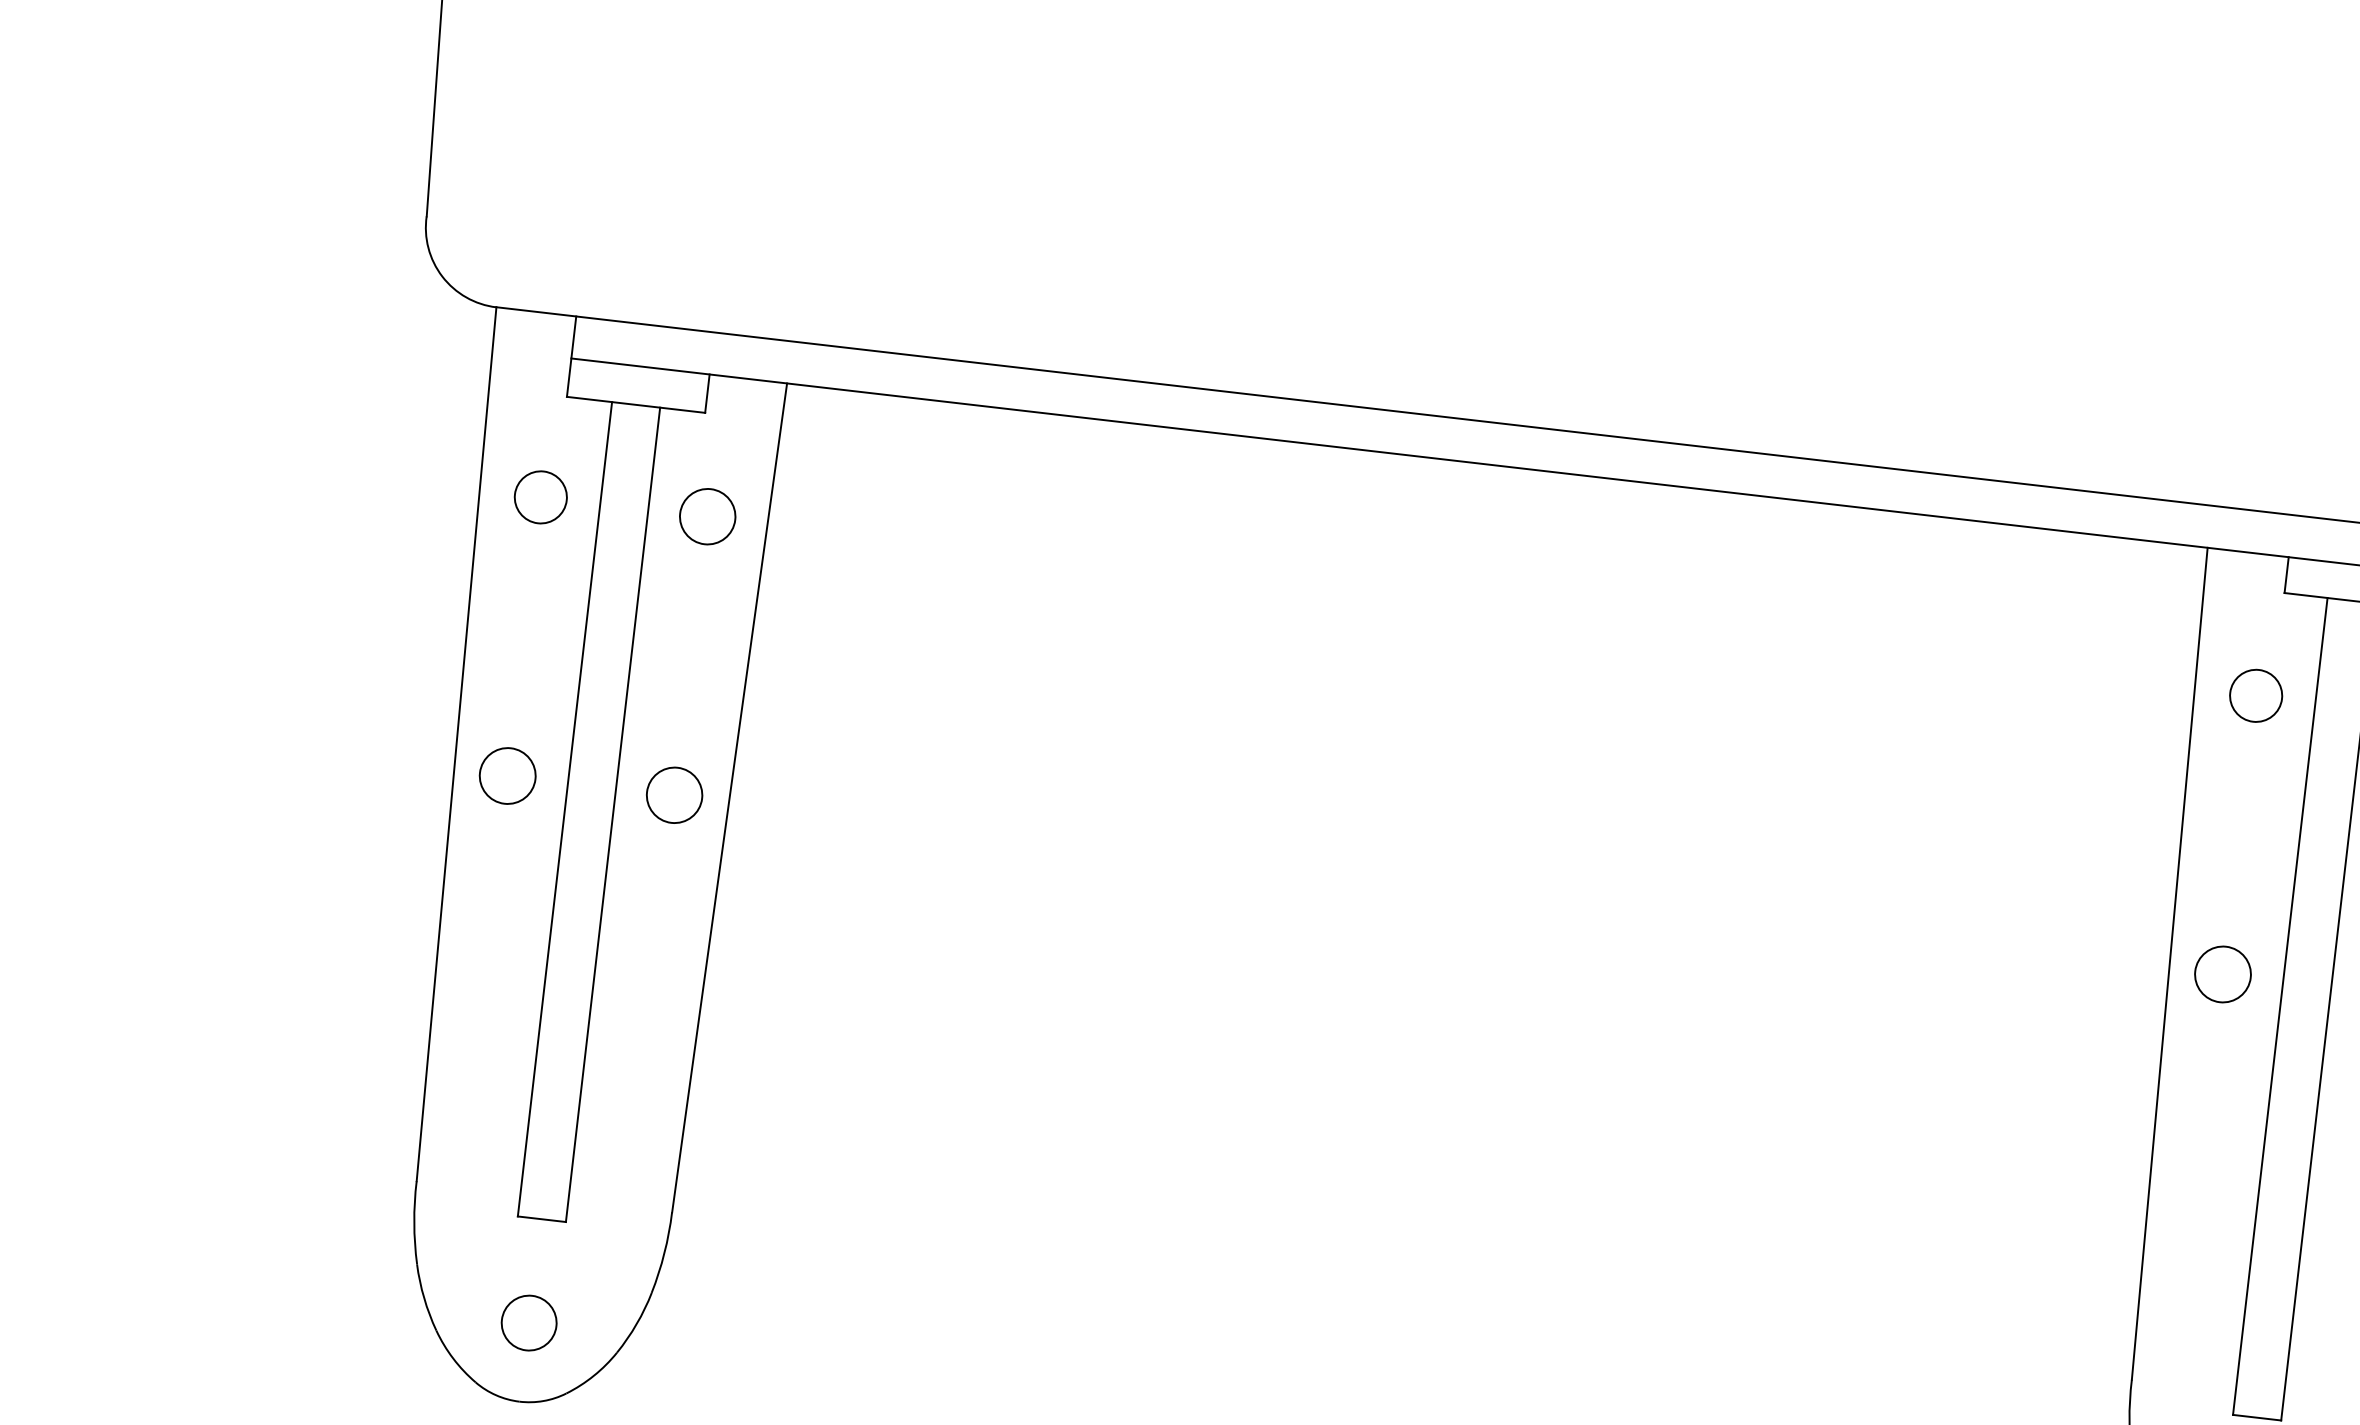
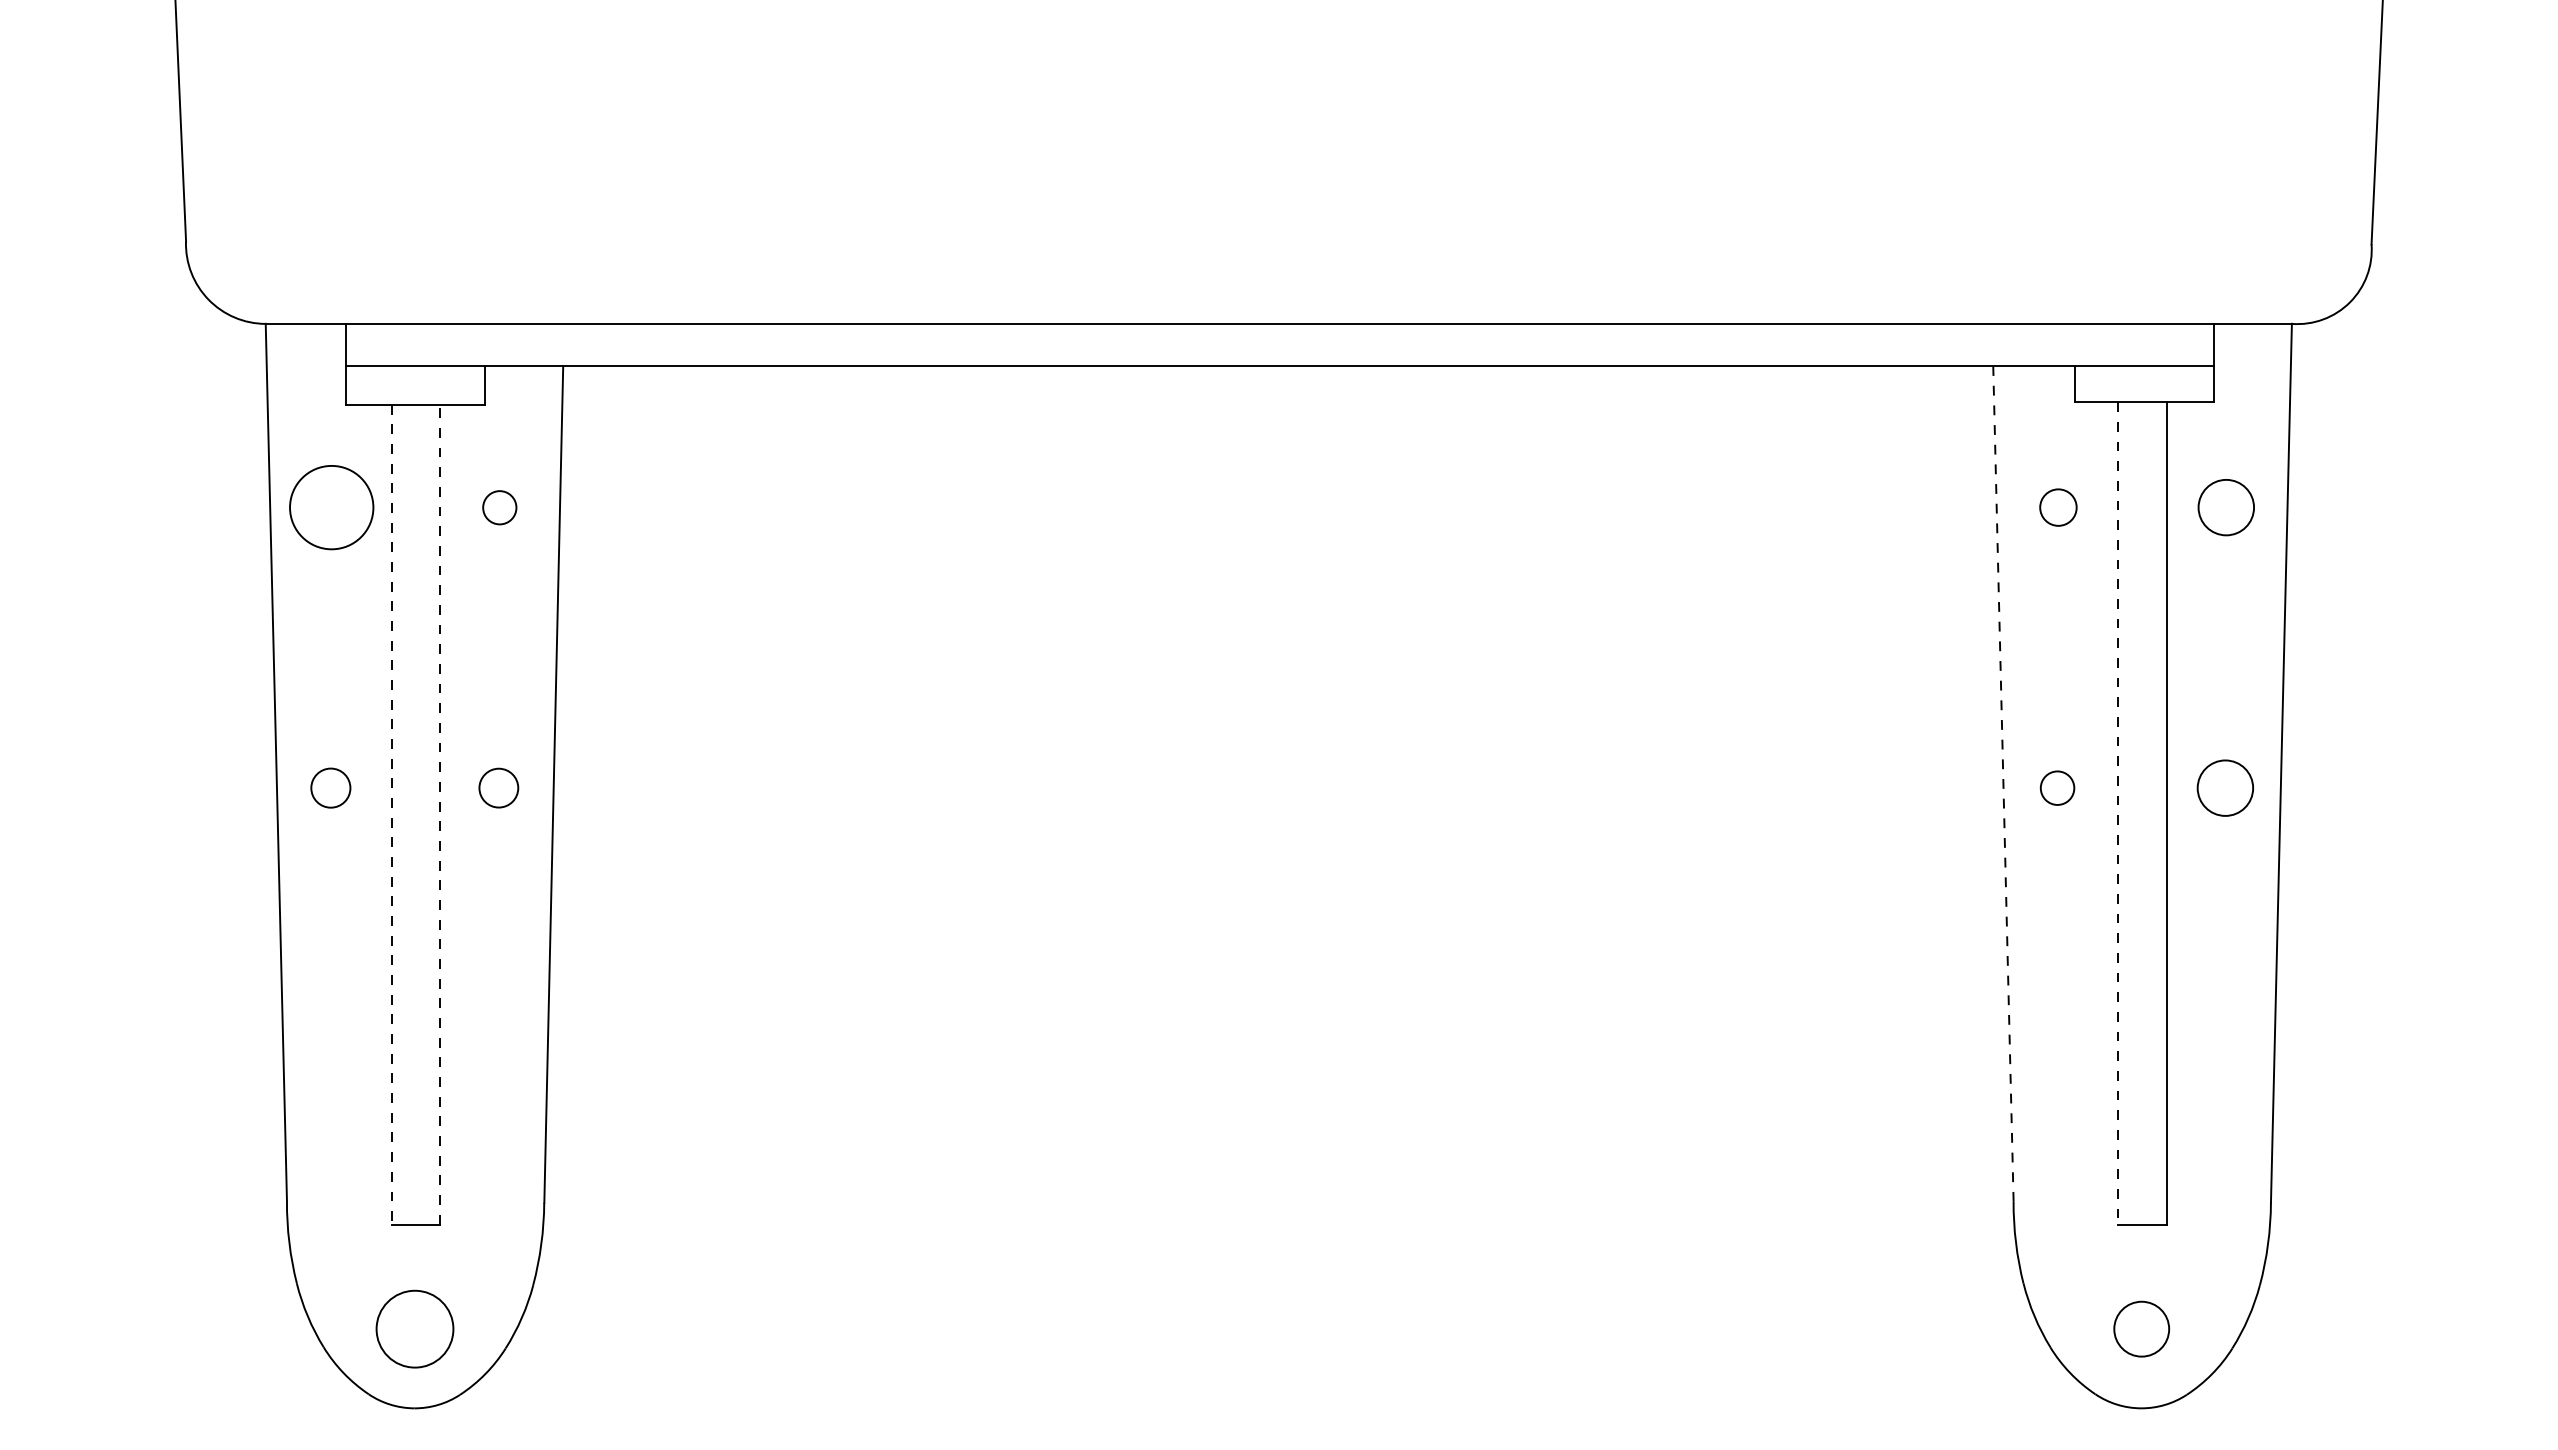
circle: (540, 497) -> (331, 507), size x1.6
circle: (707, 516) -> (499, 507), size x0.6
circle: (2256, 695) -> (2058, 507), size x0.7
circle: (507, 775) -> (330, 787), size x0.7
circle: (674, 794) -> (498, 787), size x0.7
line: (564, 809) -> (391, 814), solid -> dashed
line: (612, 814) -> (439, 814), solid -> dashed
line: (2169, 963) -> (2003, 783), solid -> dashed
circle: (2222, 974) -> (2057, 788), size x0.6
line: (2280, 1006) -> (2118, 813), solid -> dashed
circle: (528, 1322) -> (414, 1328), size x1.4

